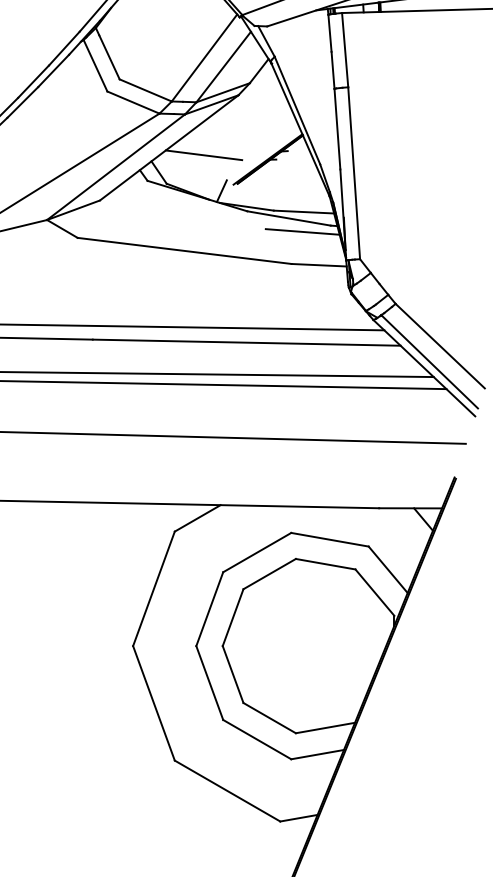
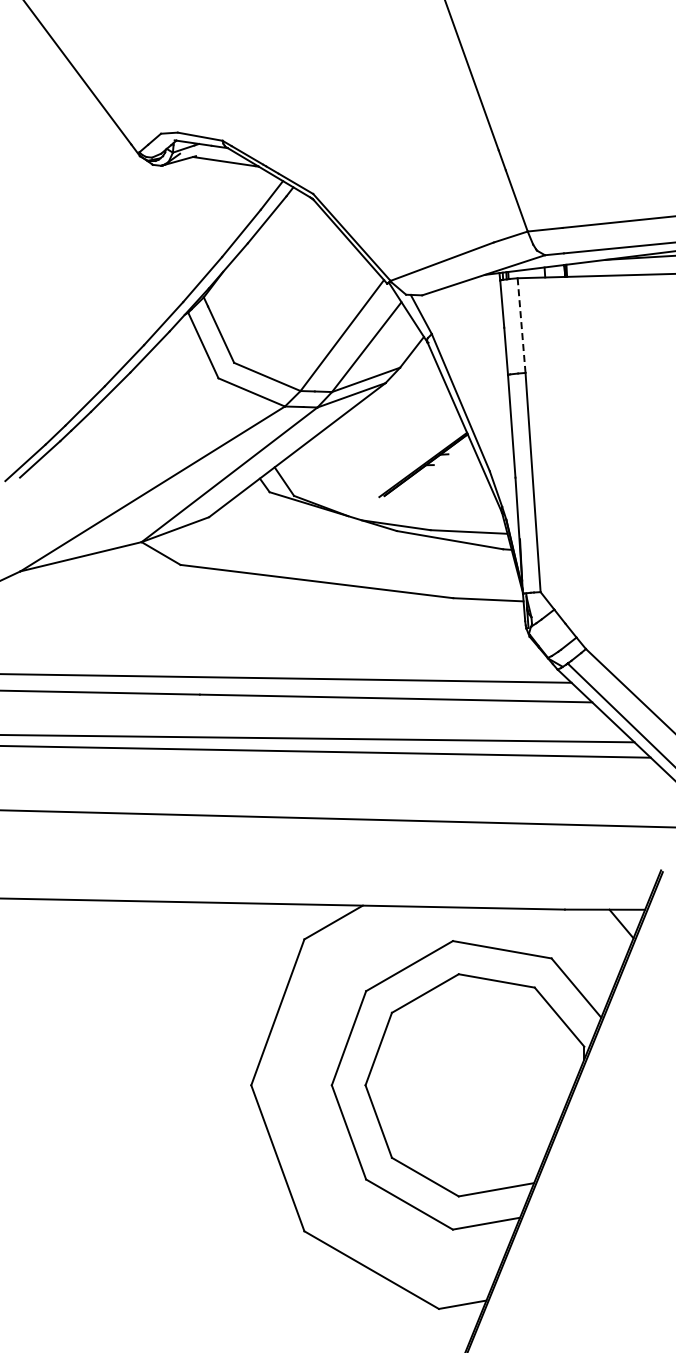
line: (345, 50) -> (521, 325), solid -> dashed
line: (203, 155) -> (341, 459), removed
line: (221, 191) -> (364, 505), removed
line: (302, 231) -> (467, 556), removed

